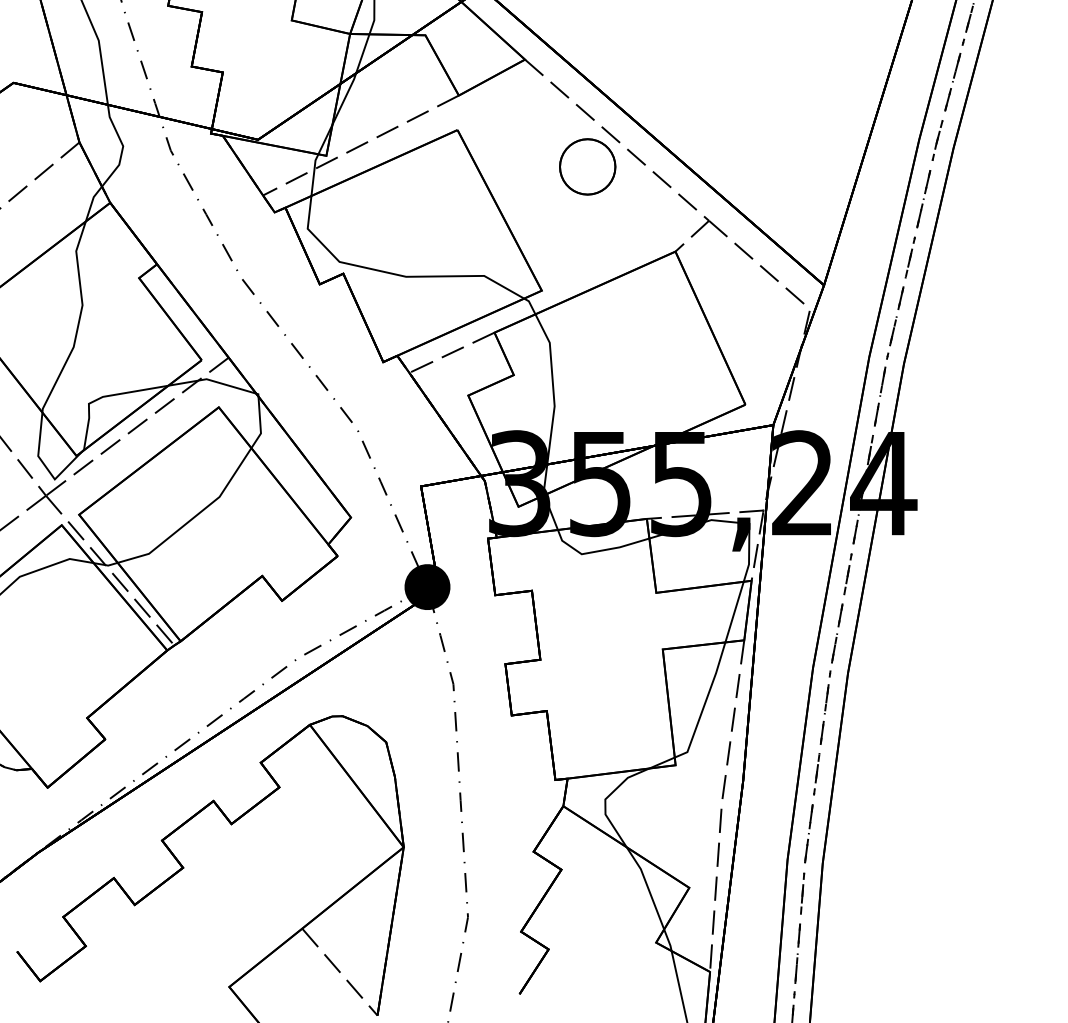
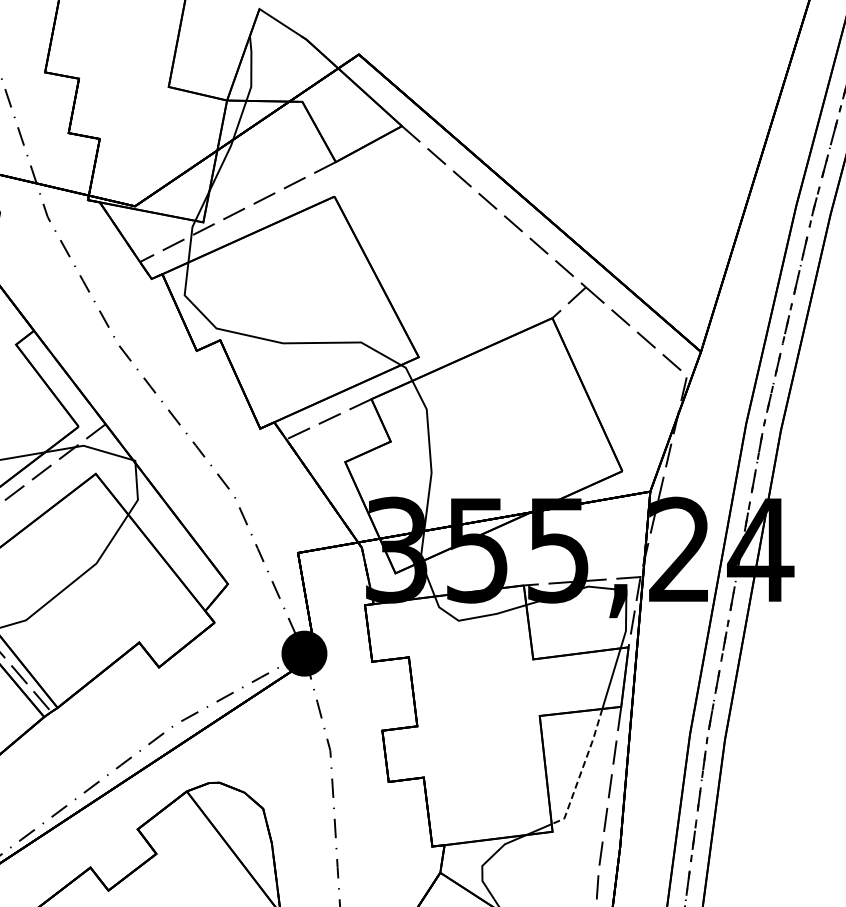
part: (587, 166) -> (464, 233), removed
line: (704, 704) -> (581, 771), solid -> dashed

